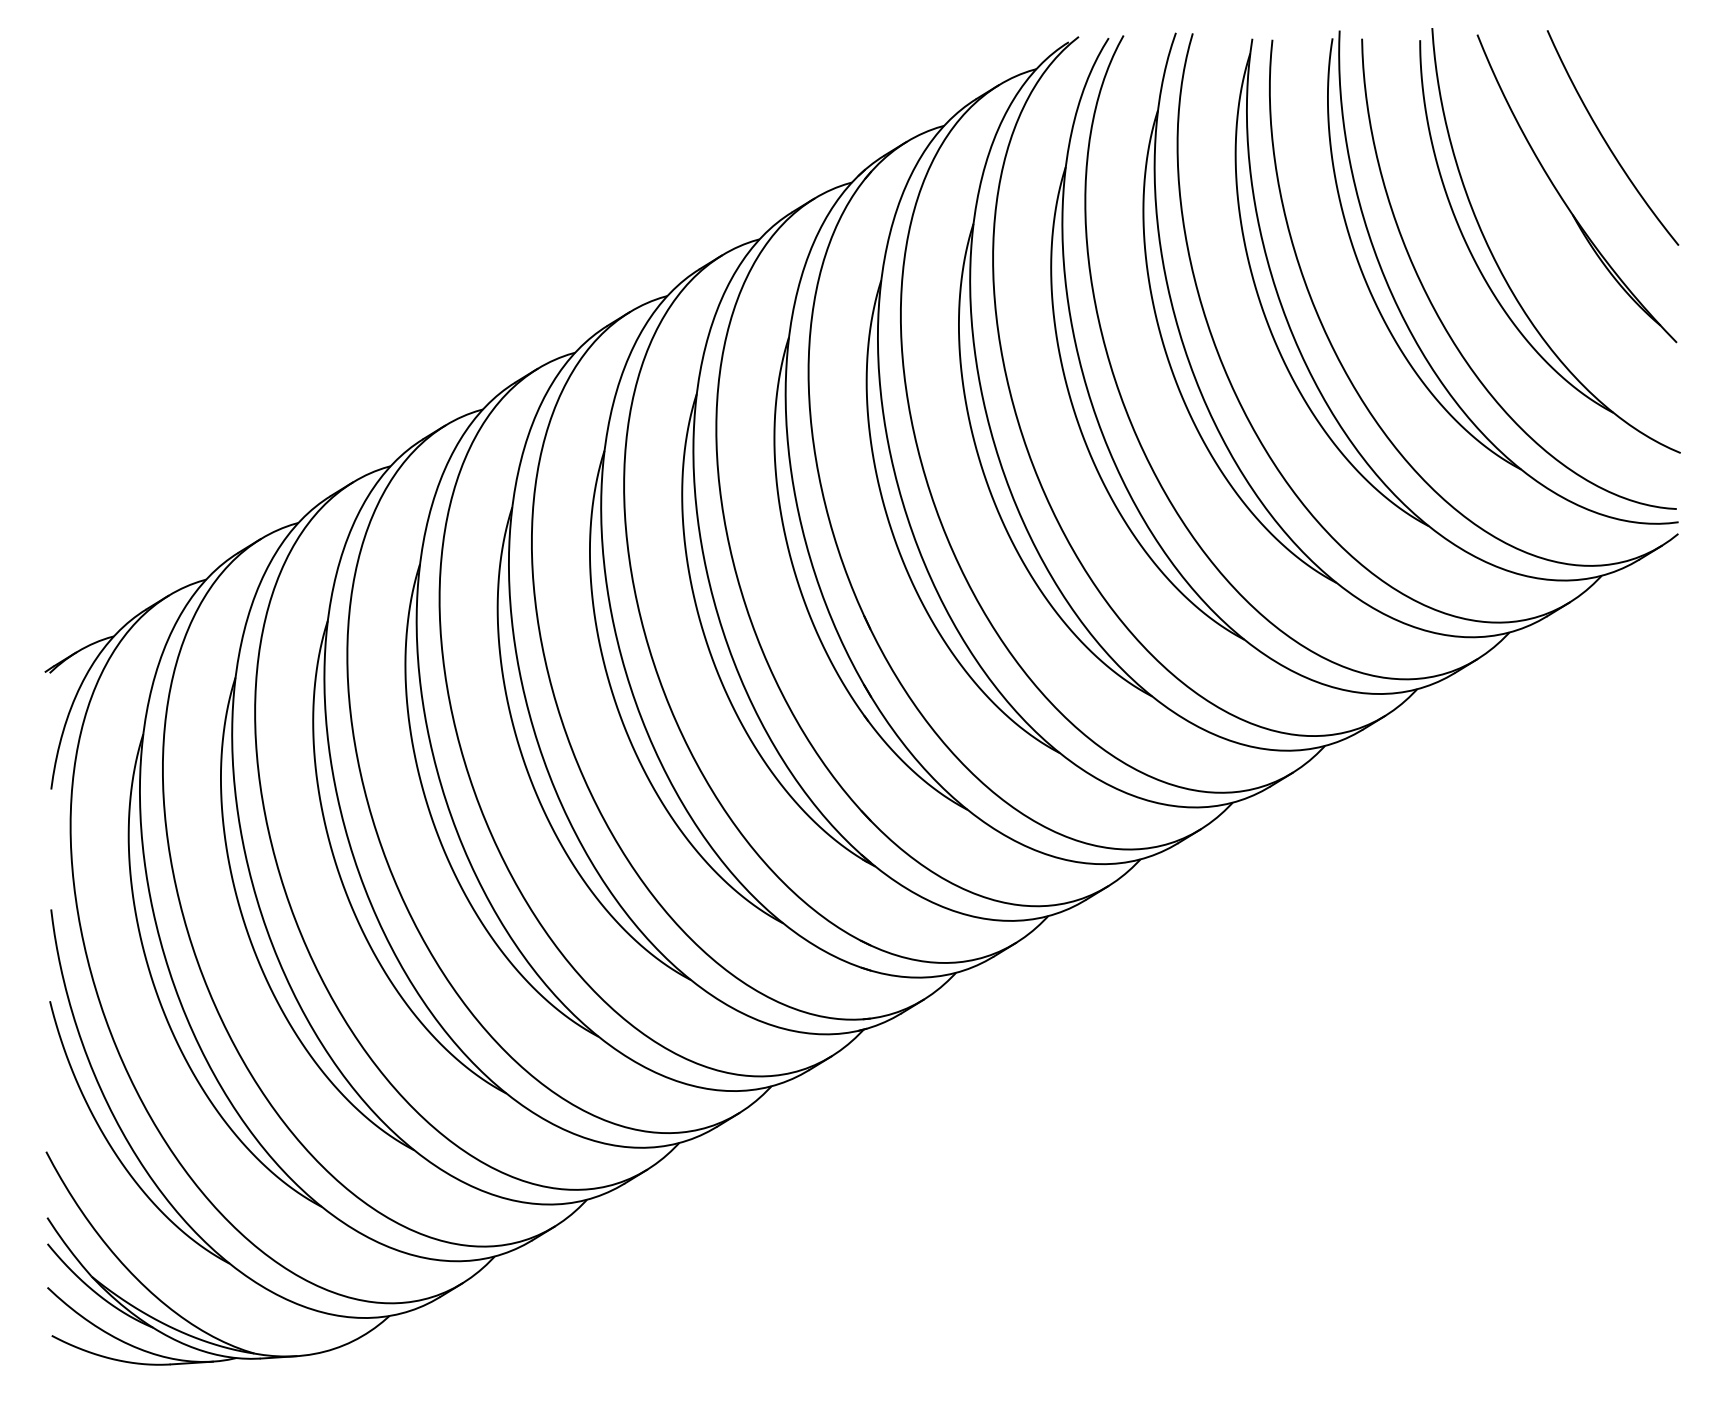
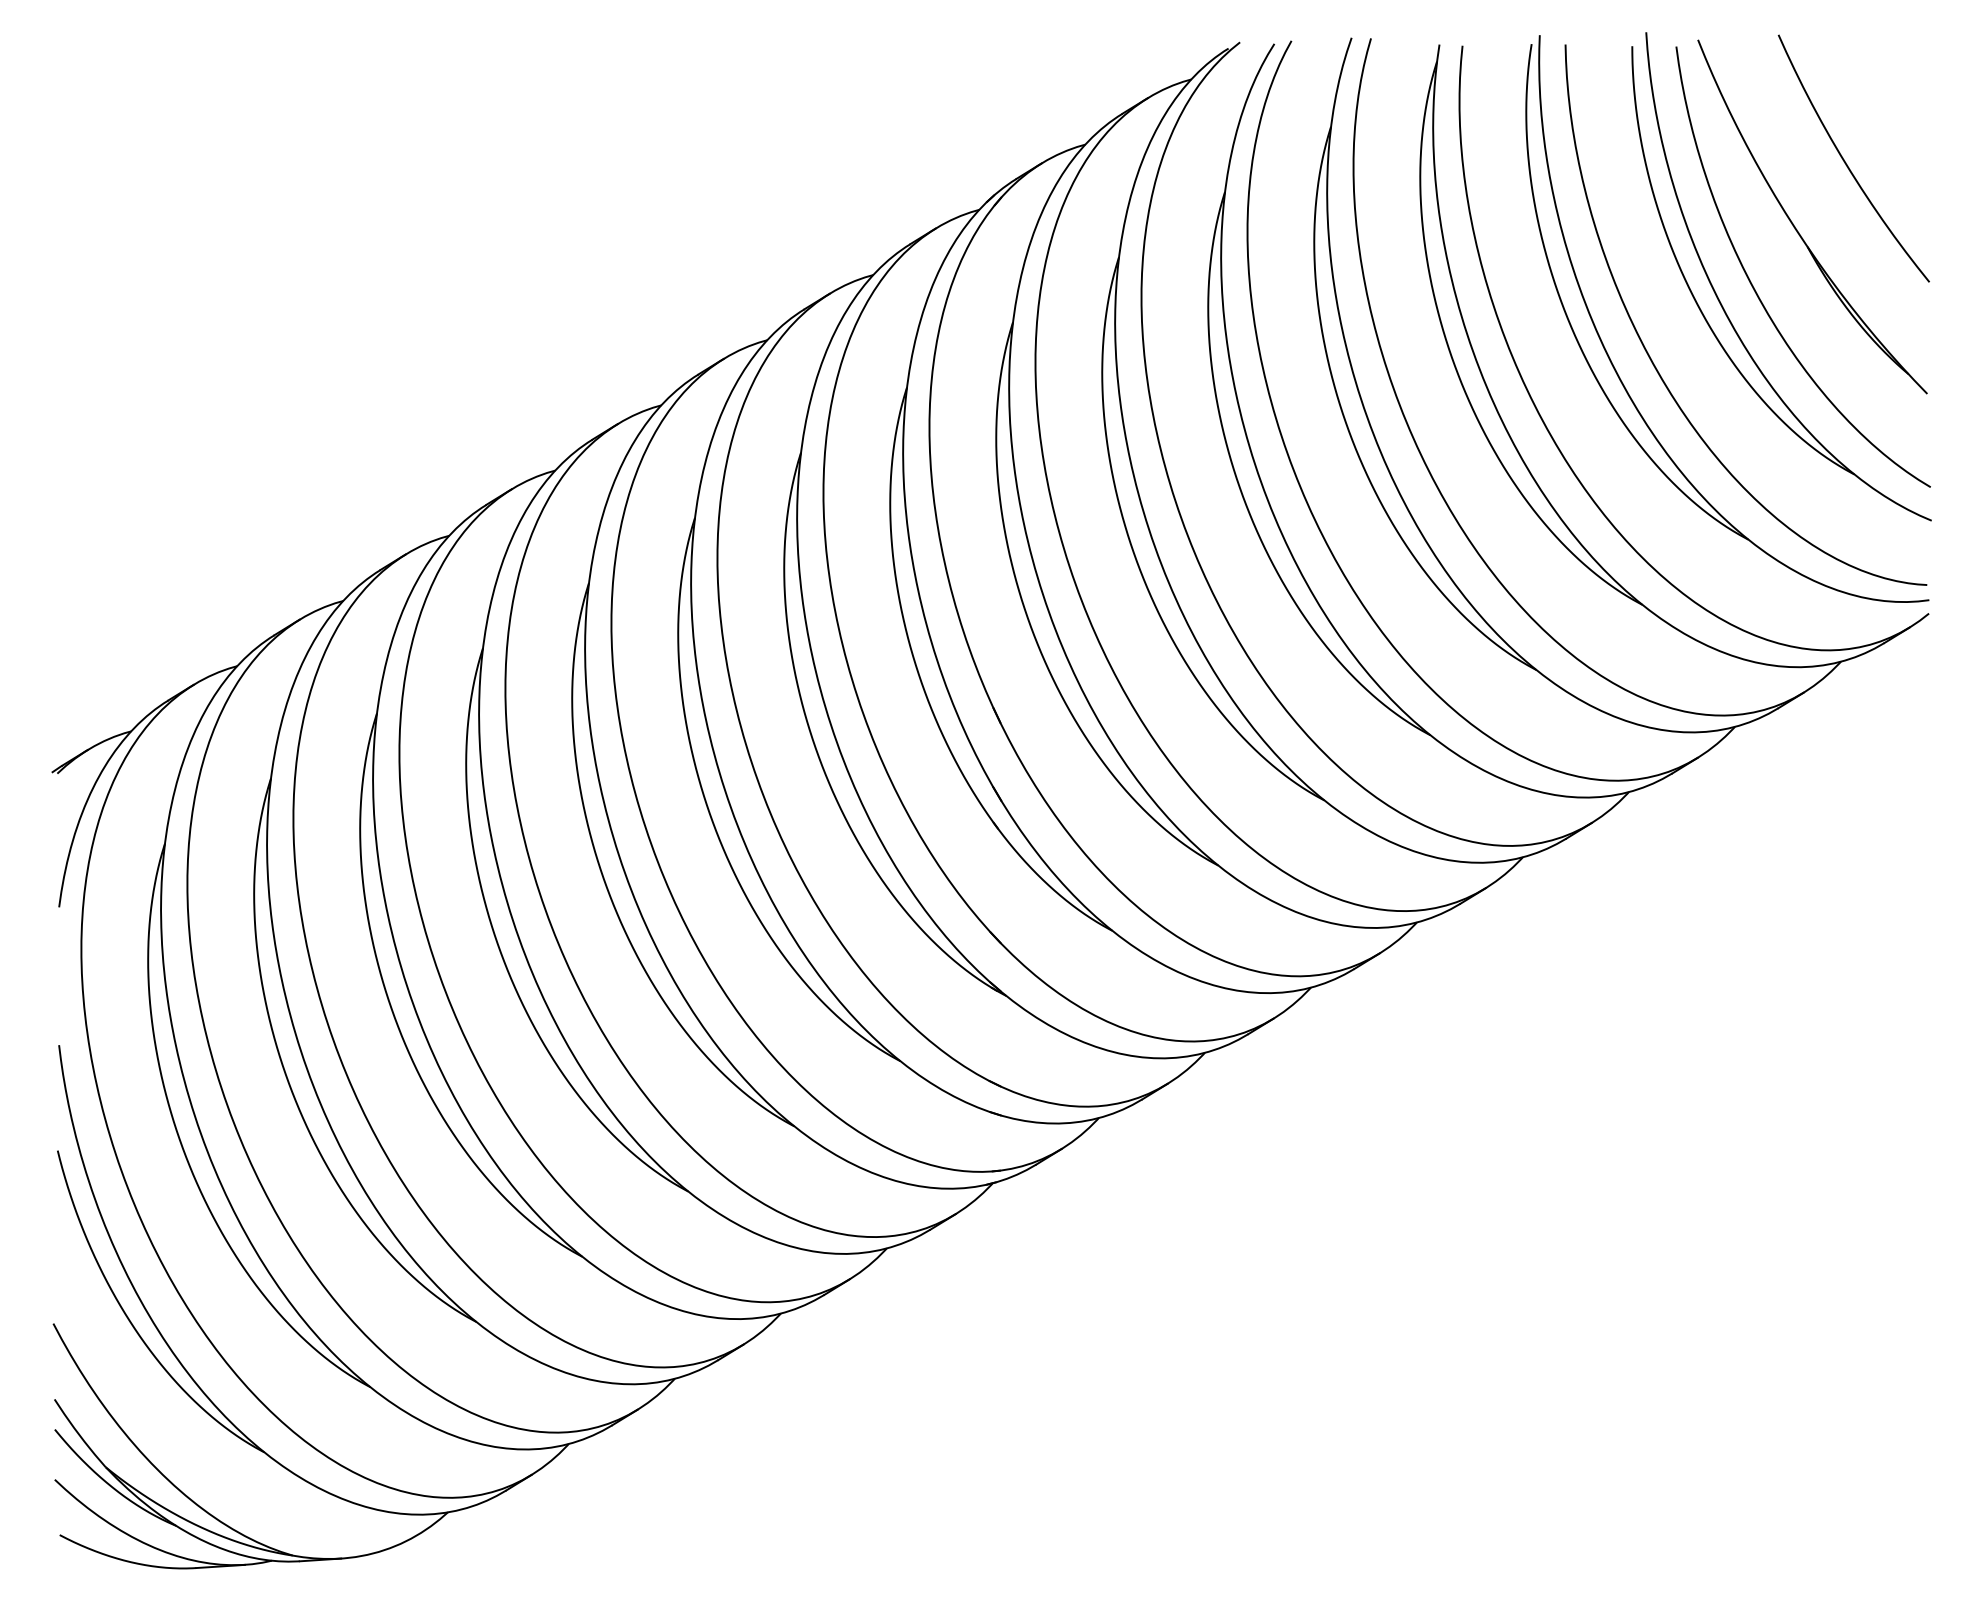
curve: (1528, 253) -> (1756, 291), added

